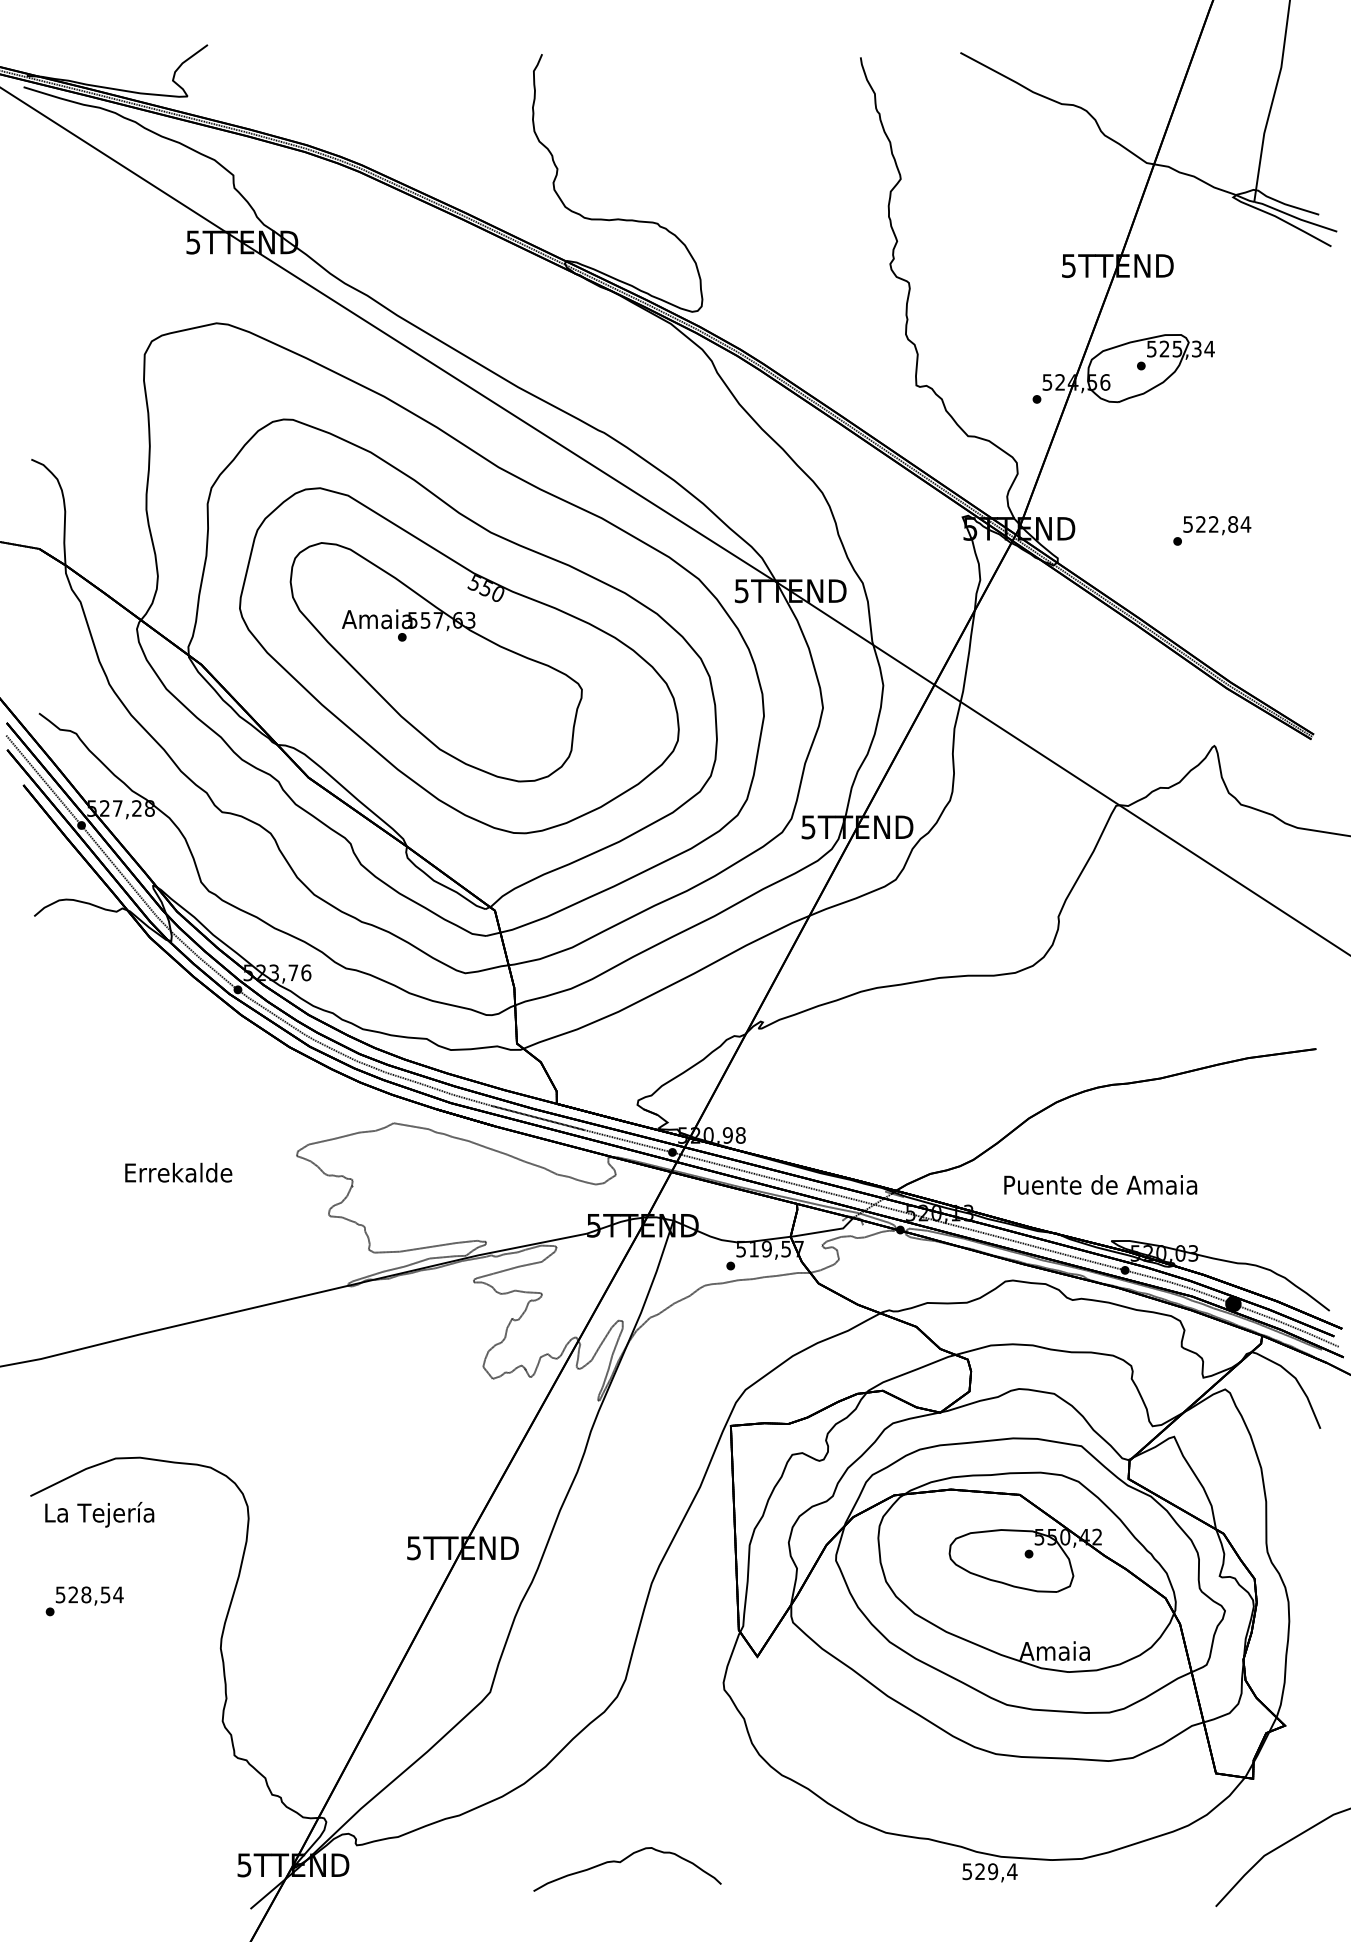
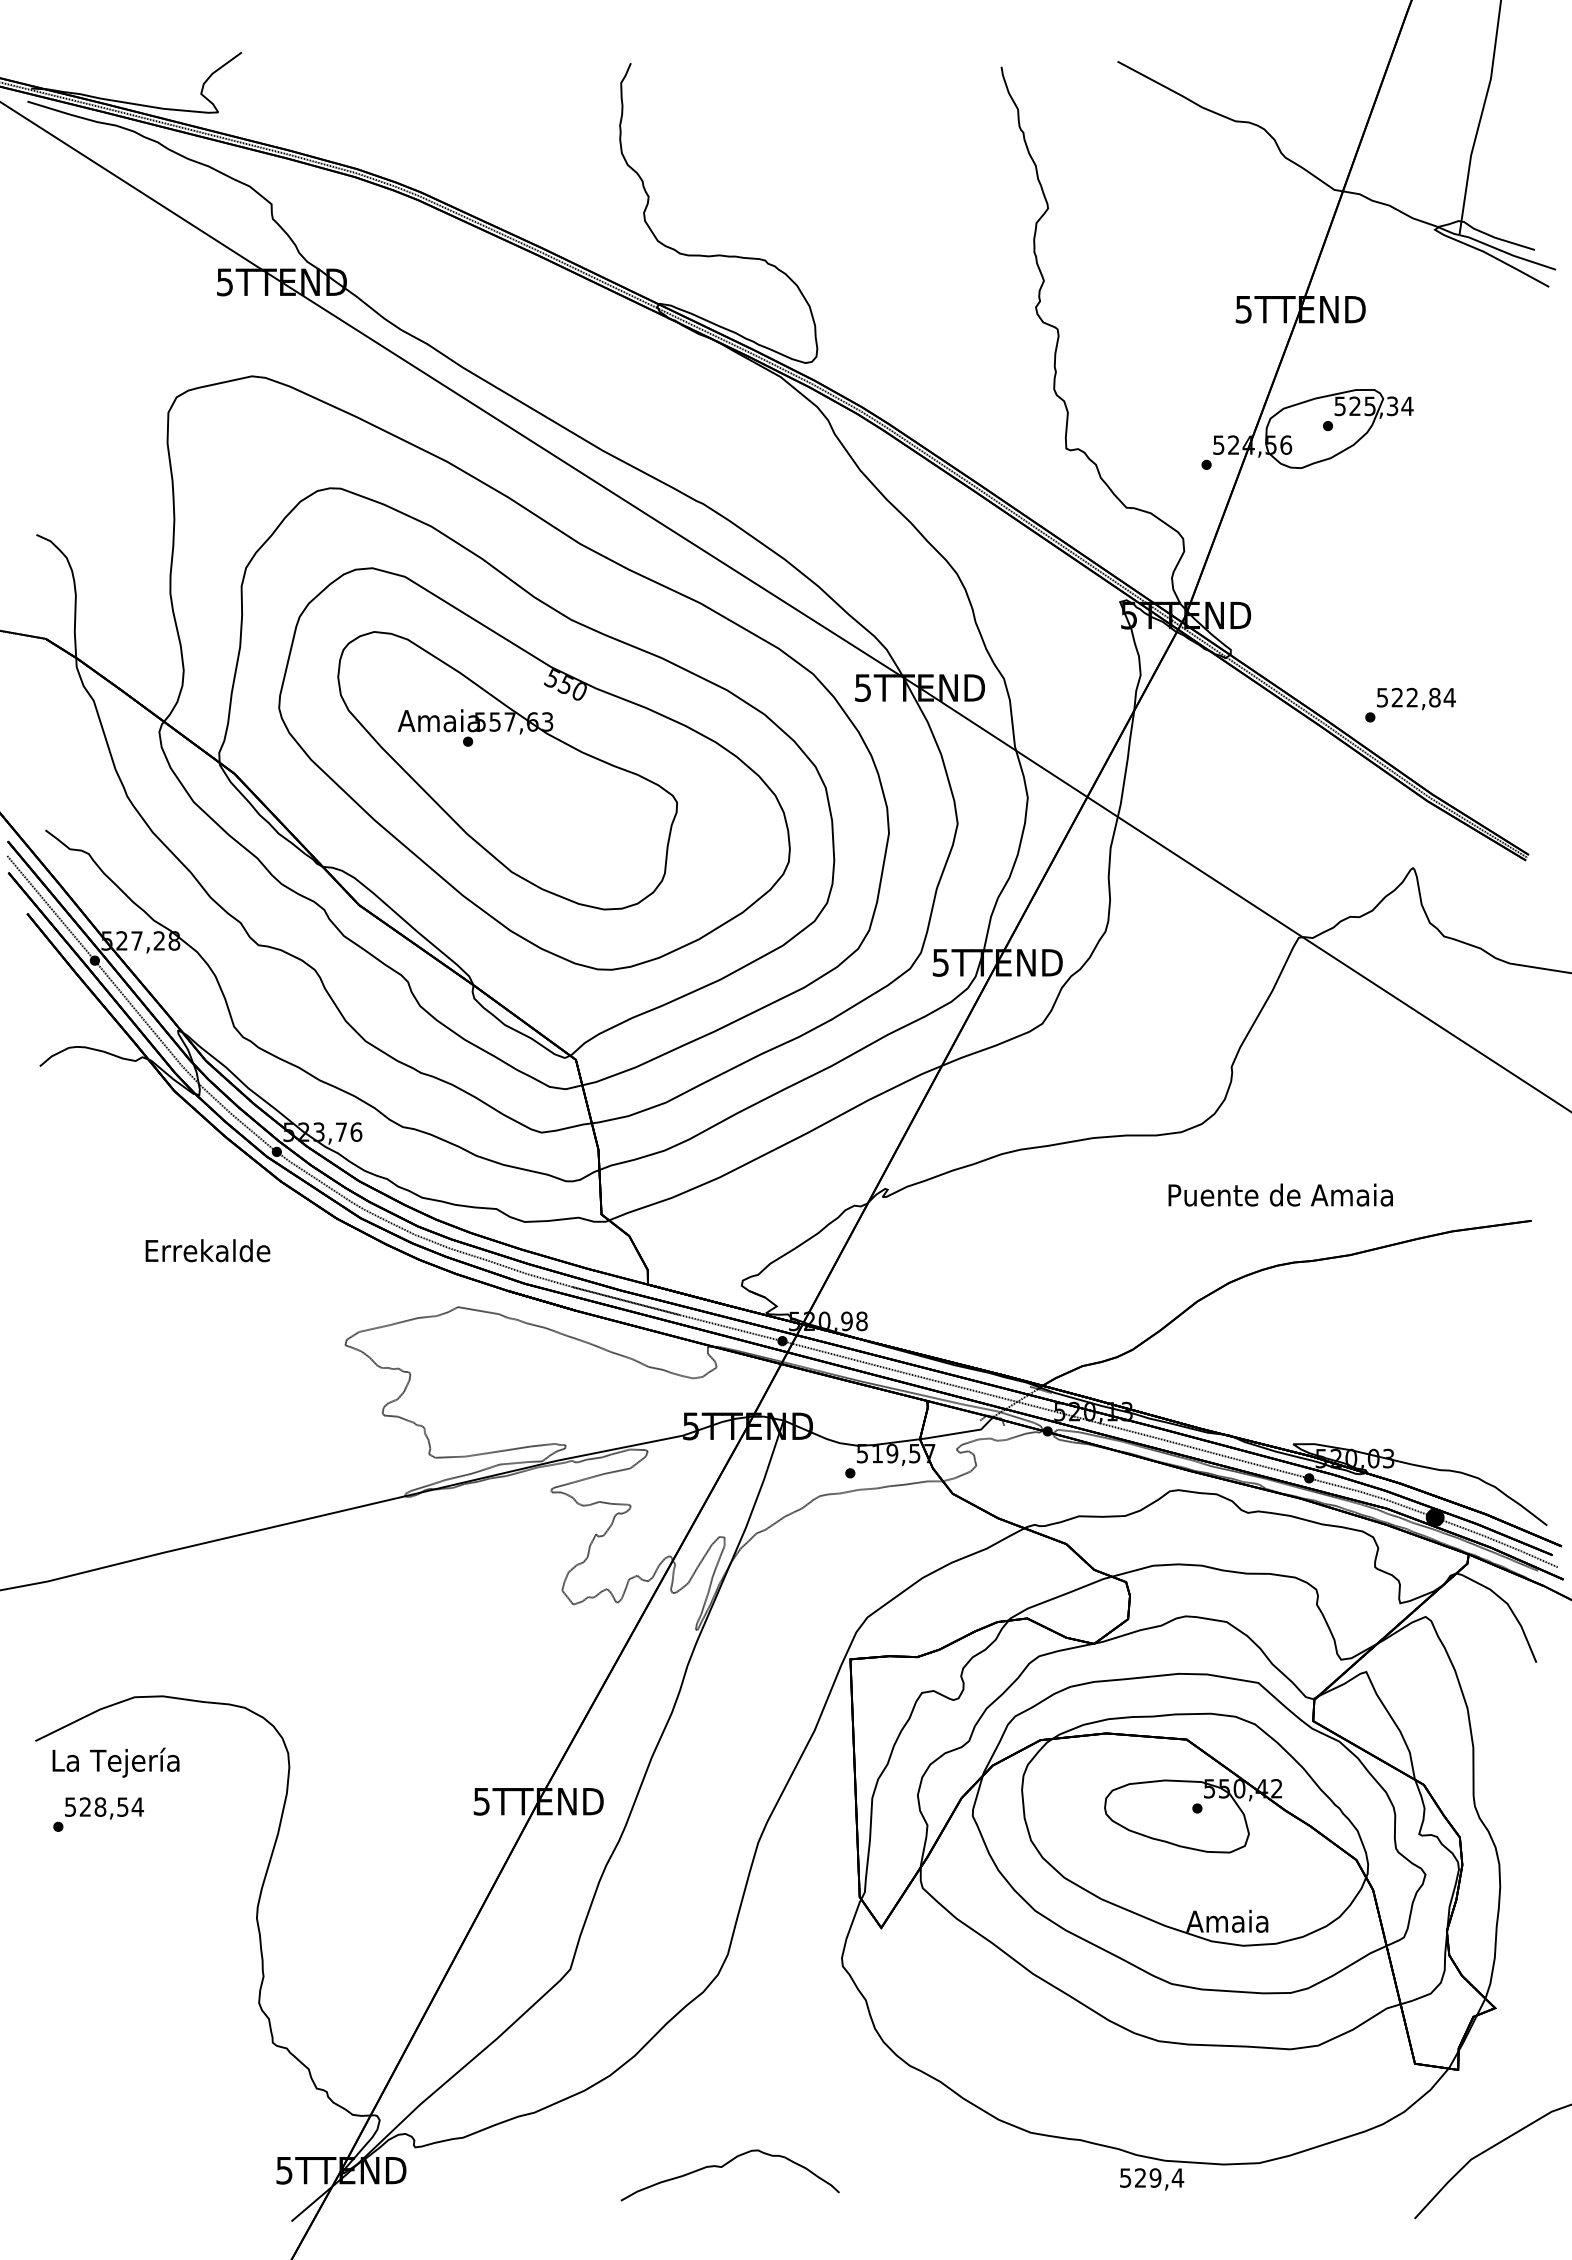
text: (1212, 530) -> (1410, 704), moved
text: (178, 1172) -> (207, 1250), moved
text: (1100, 1184) -> (1280, 1194), moved
text: (84, 1601) -> (98, 1814), moved

